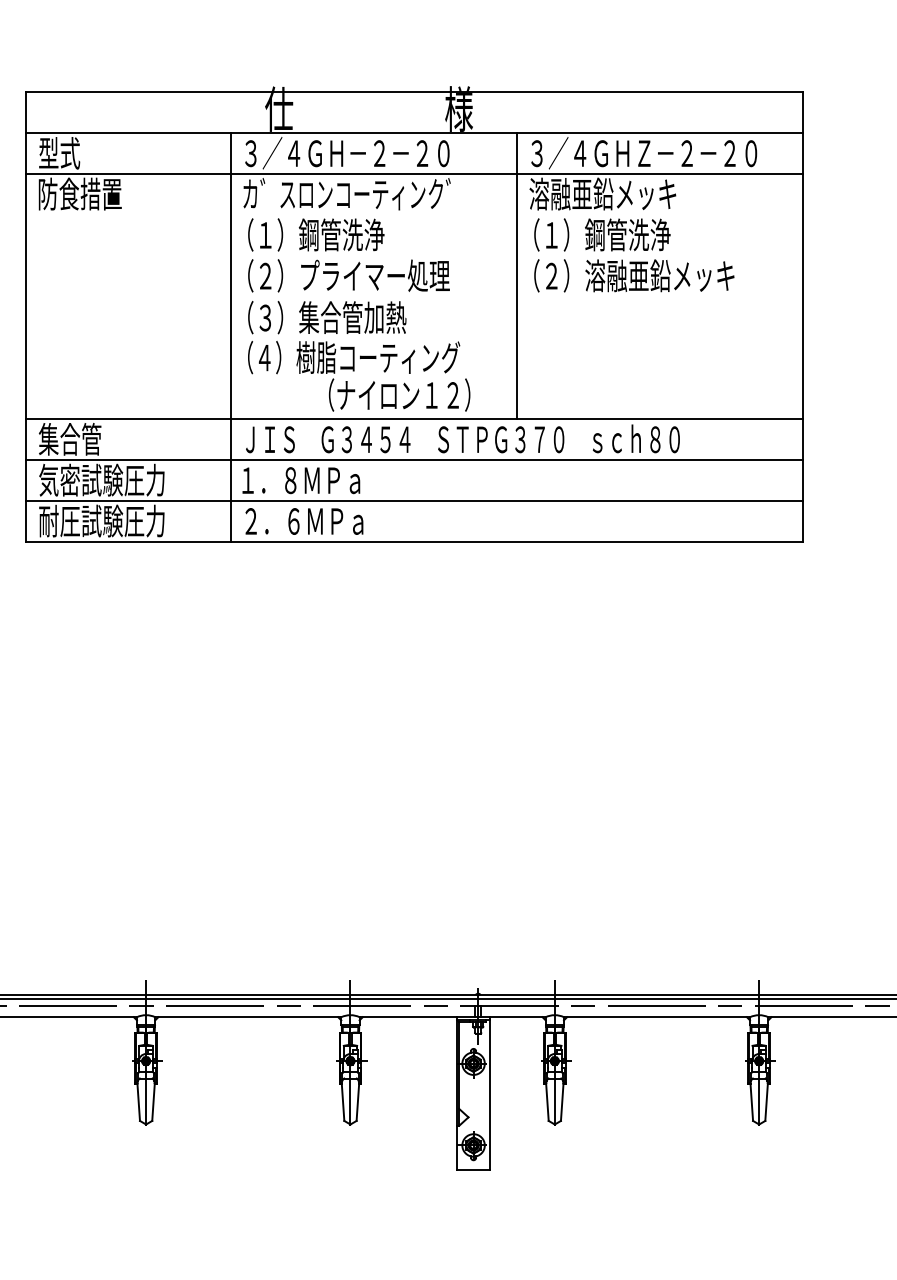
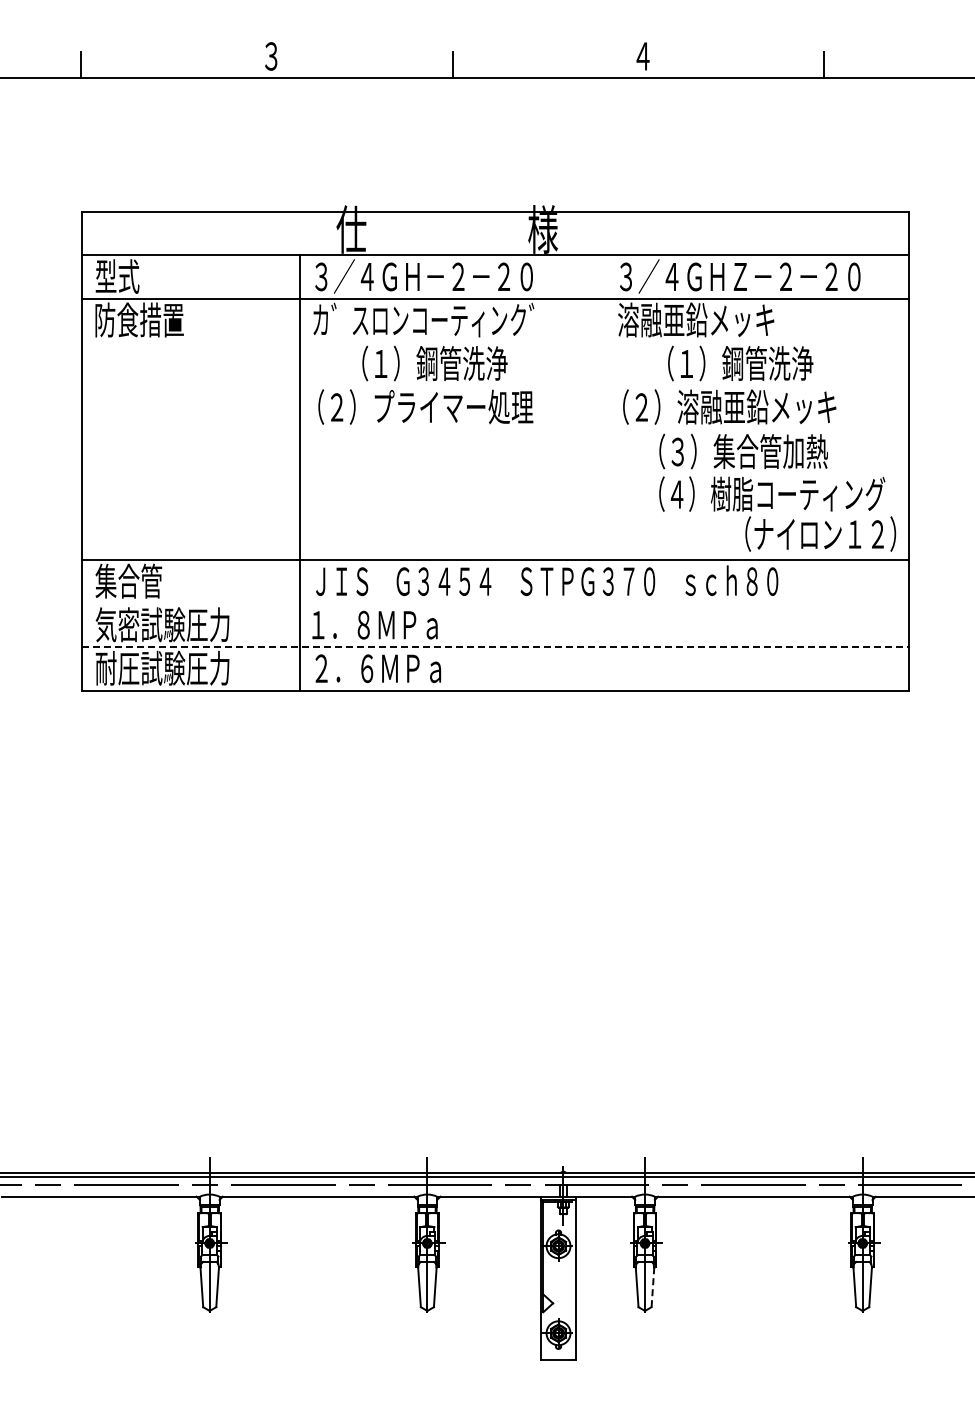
text: (315, 234) -> (434, 363), moved
text: (602, 234) -> (740, 363), moved
line: (516, 276) -> (604, 407), removed
text: (359, 356) -> (777, 492), moved
line: (414, 460) -> (495, 603), removed
line: (414, 501) -> (495, 647), solid -> dashed
line: (561, 1102) -> (652, 1287), solid -> dashed

